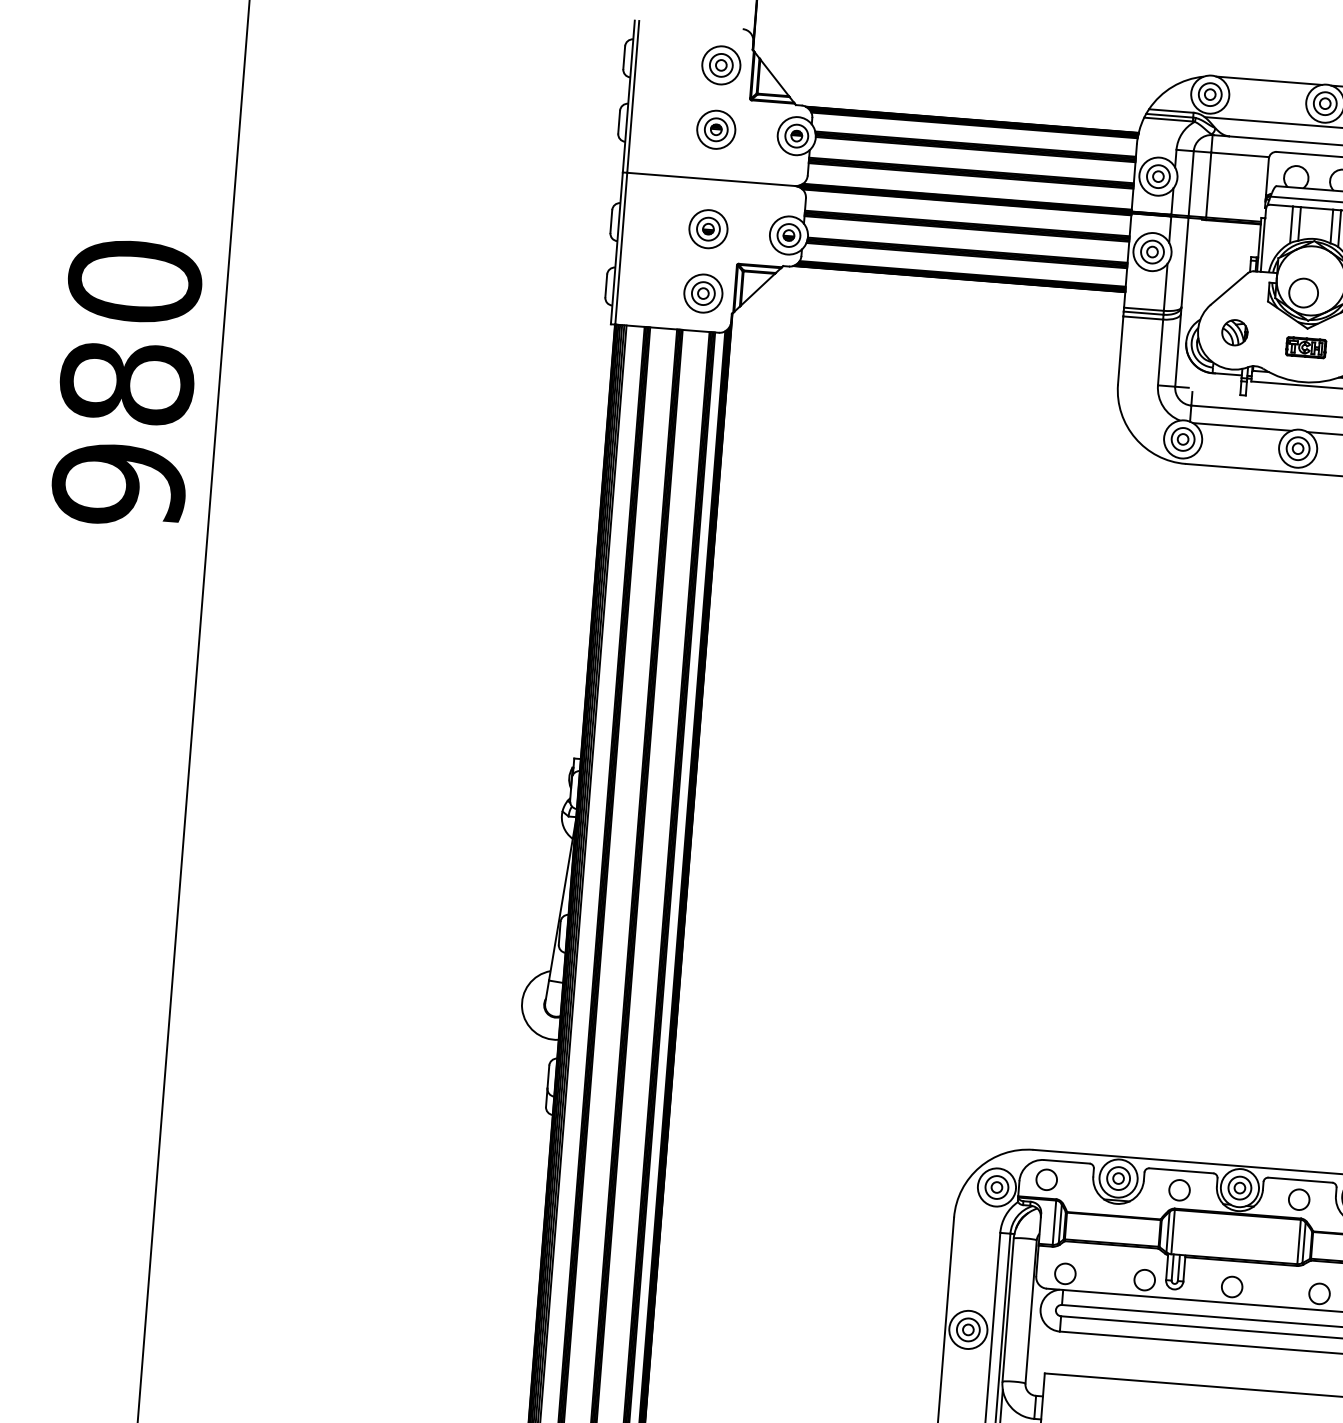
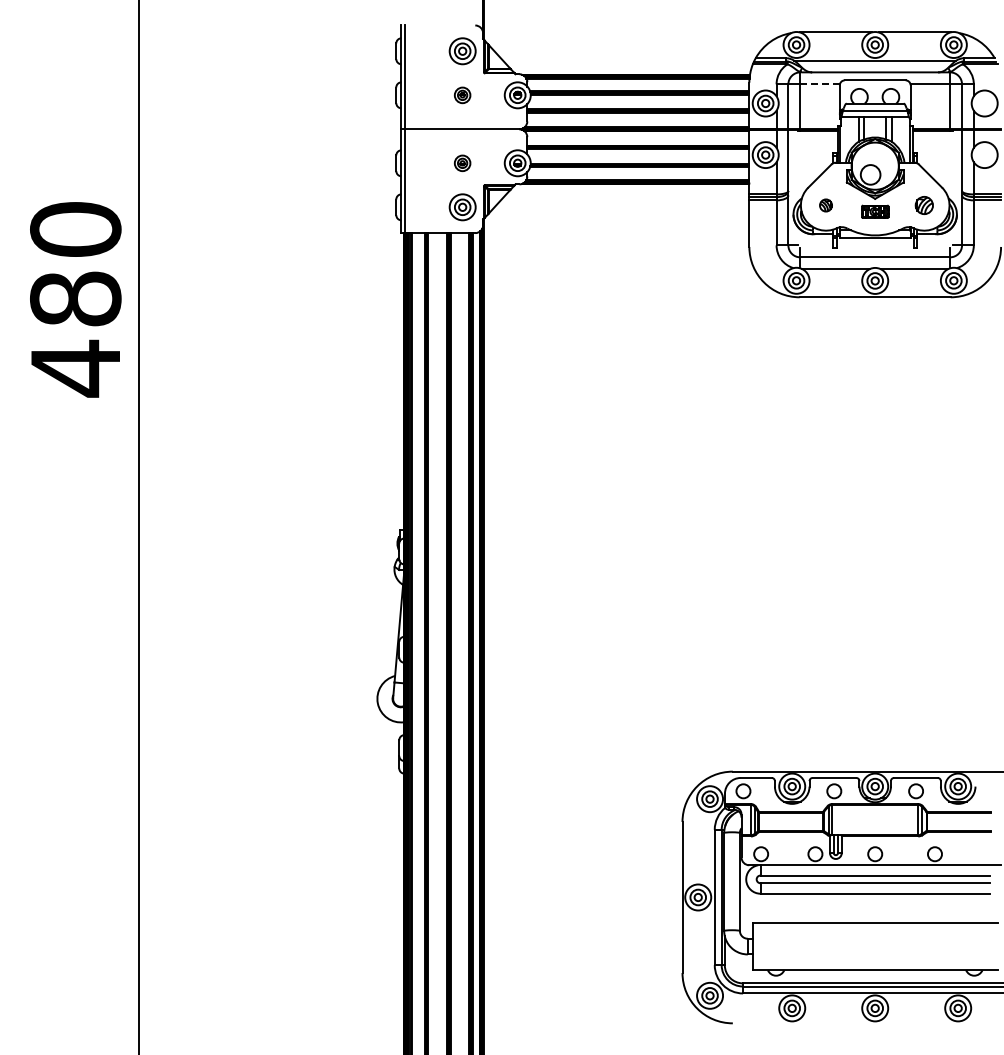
part: (715, 130) -> (462, 95), size x0.6
line: (1240, 155) -> (820, 84), solid -> dashed
part: (708, 229) -> (462, 163), size x0.6
part: (1234, 332) -> (825, 205), size x0.7
text: (118, 484) -> (75, 368), 980 -> 480

